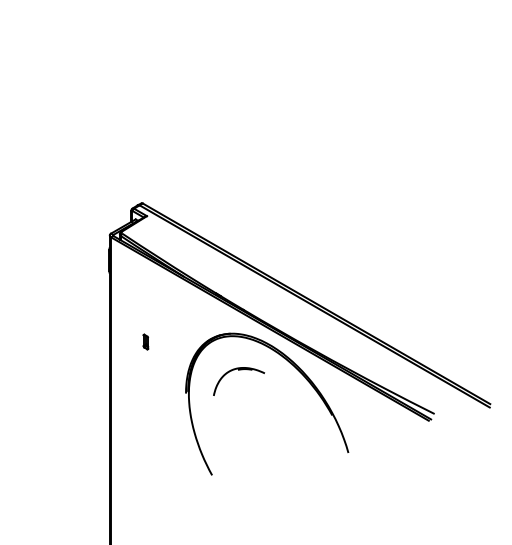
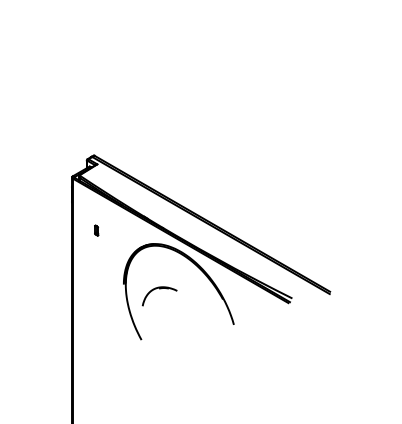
part: (145, 341) -> (96, 230), moved
part: (238, 371) -> (159, 289), moved

